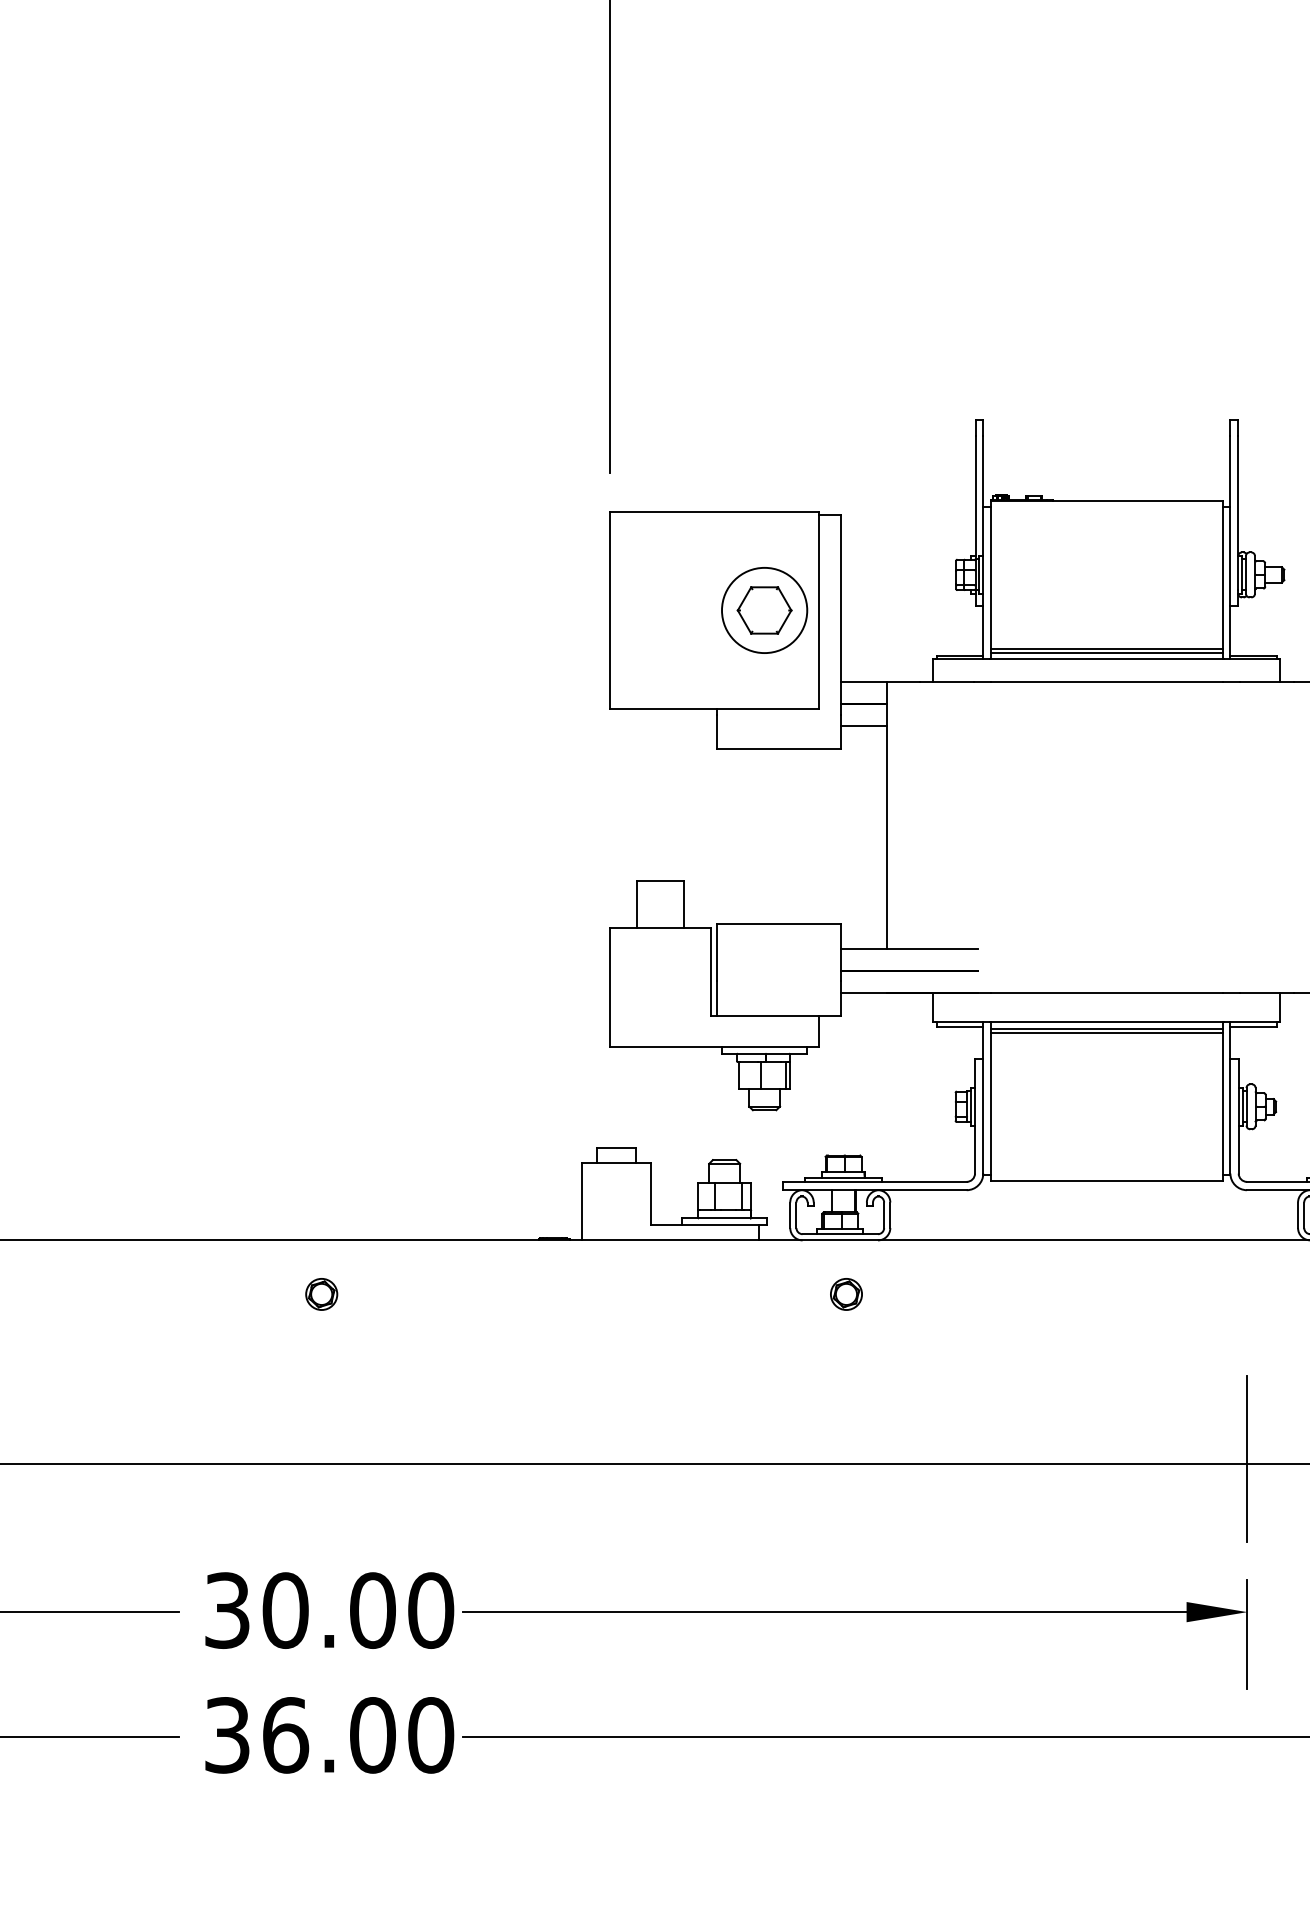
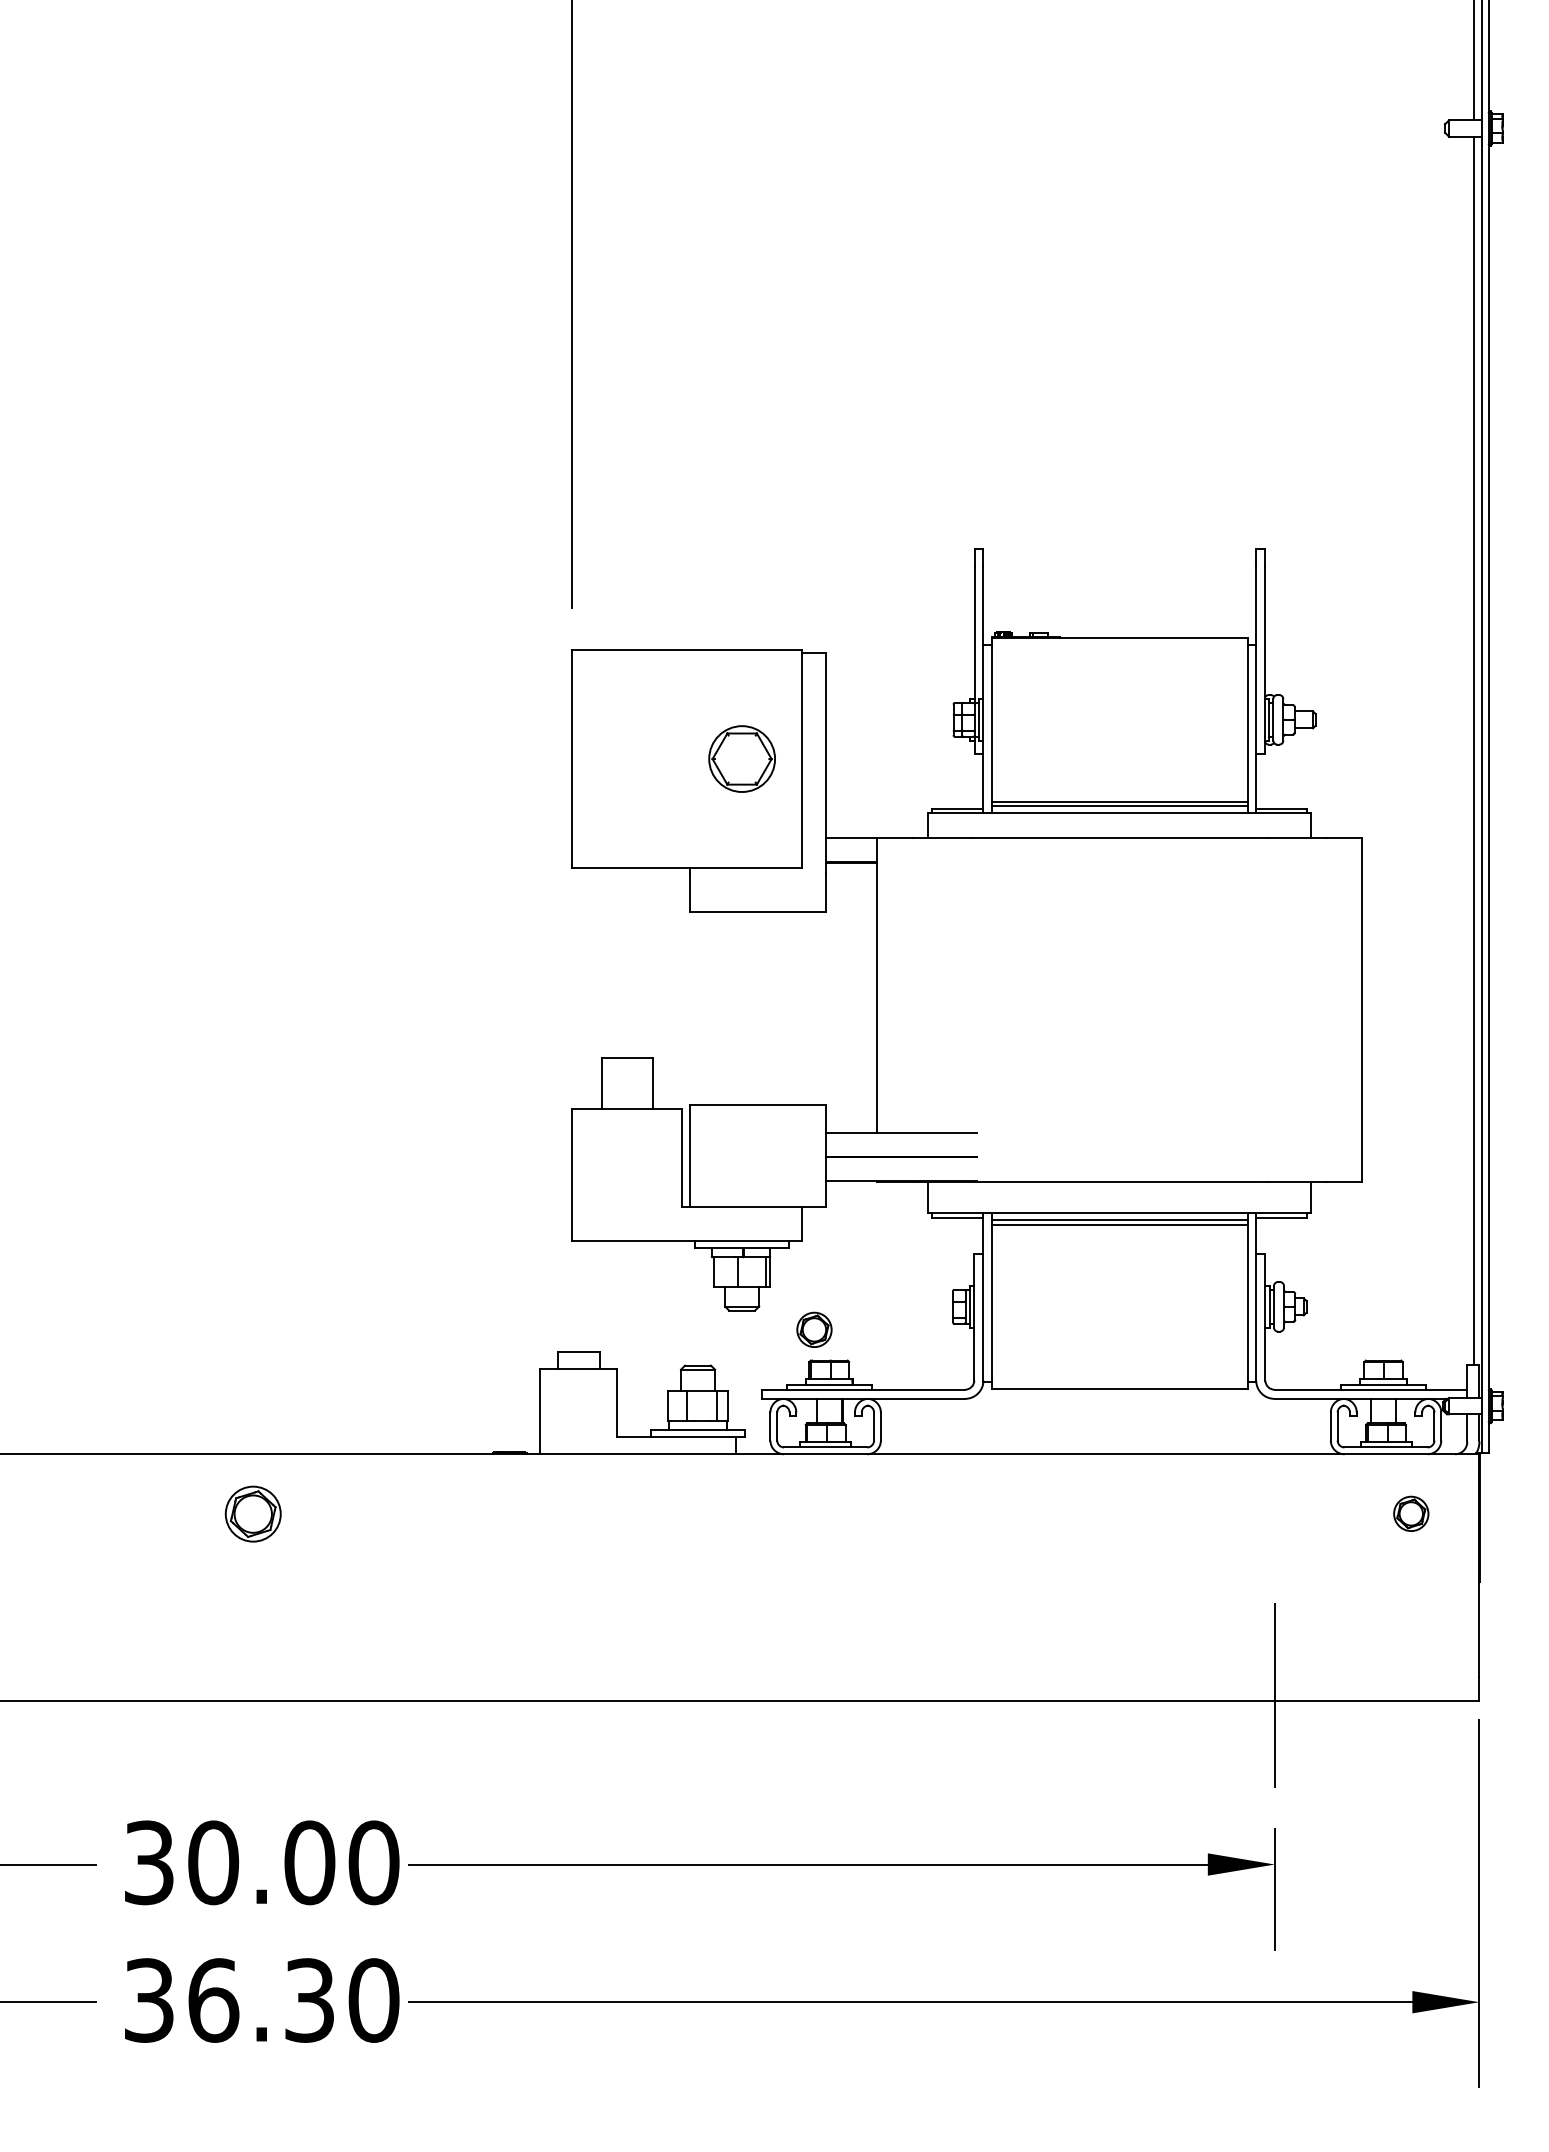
circle: (764, 610) -> (742, 759), size x0.7
line: (863, 725) -> (851, 886), removed
part: (321, 1294) -> (253, 1513), size x1.6
part: (846, 1294) -> (814, 1329), moved
text: (372, 1735) -> (309, 2000), 36.00 -> 36.30

